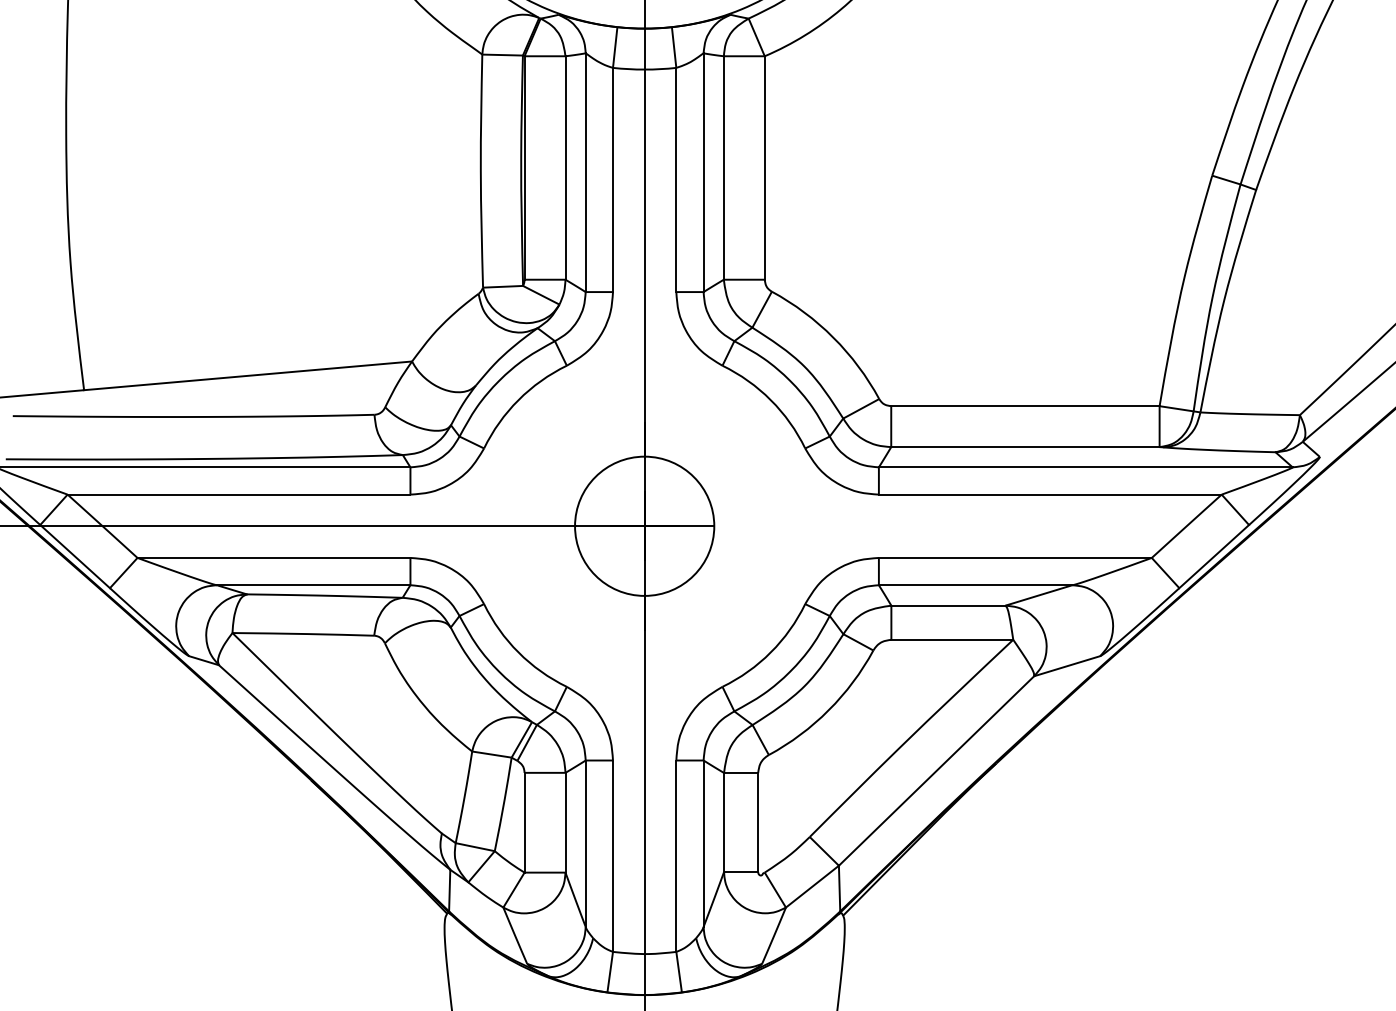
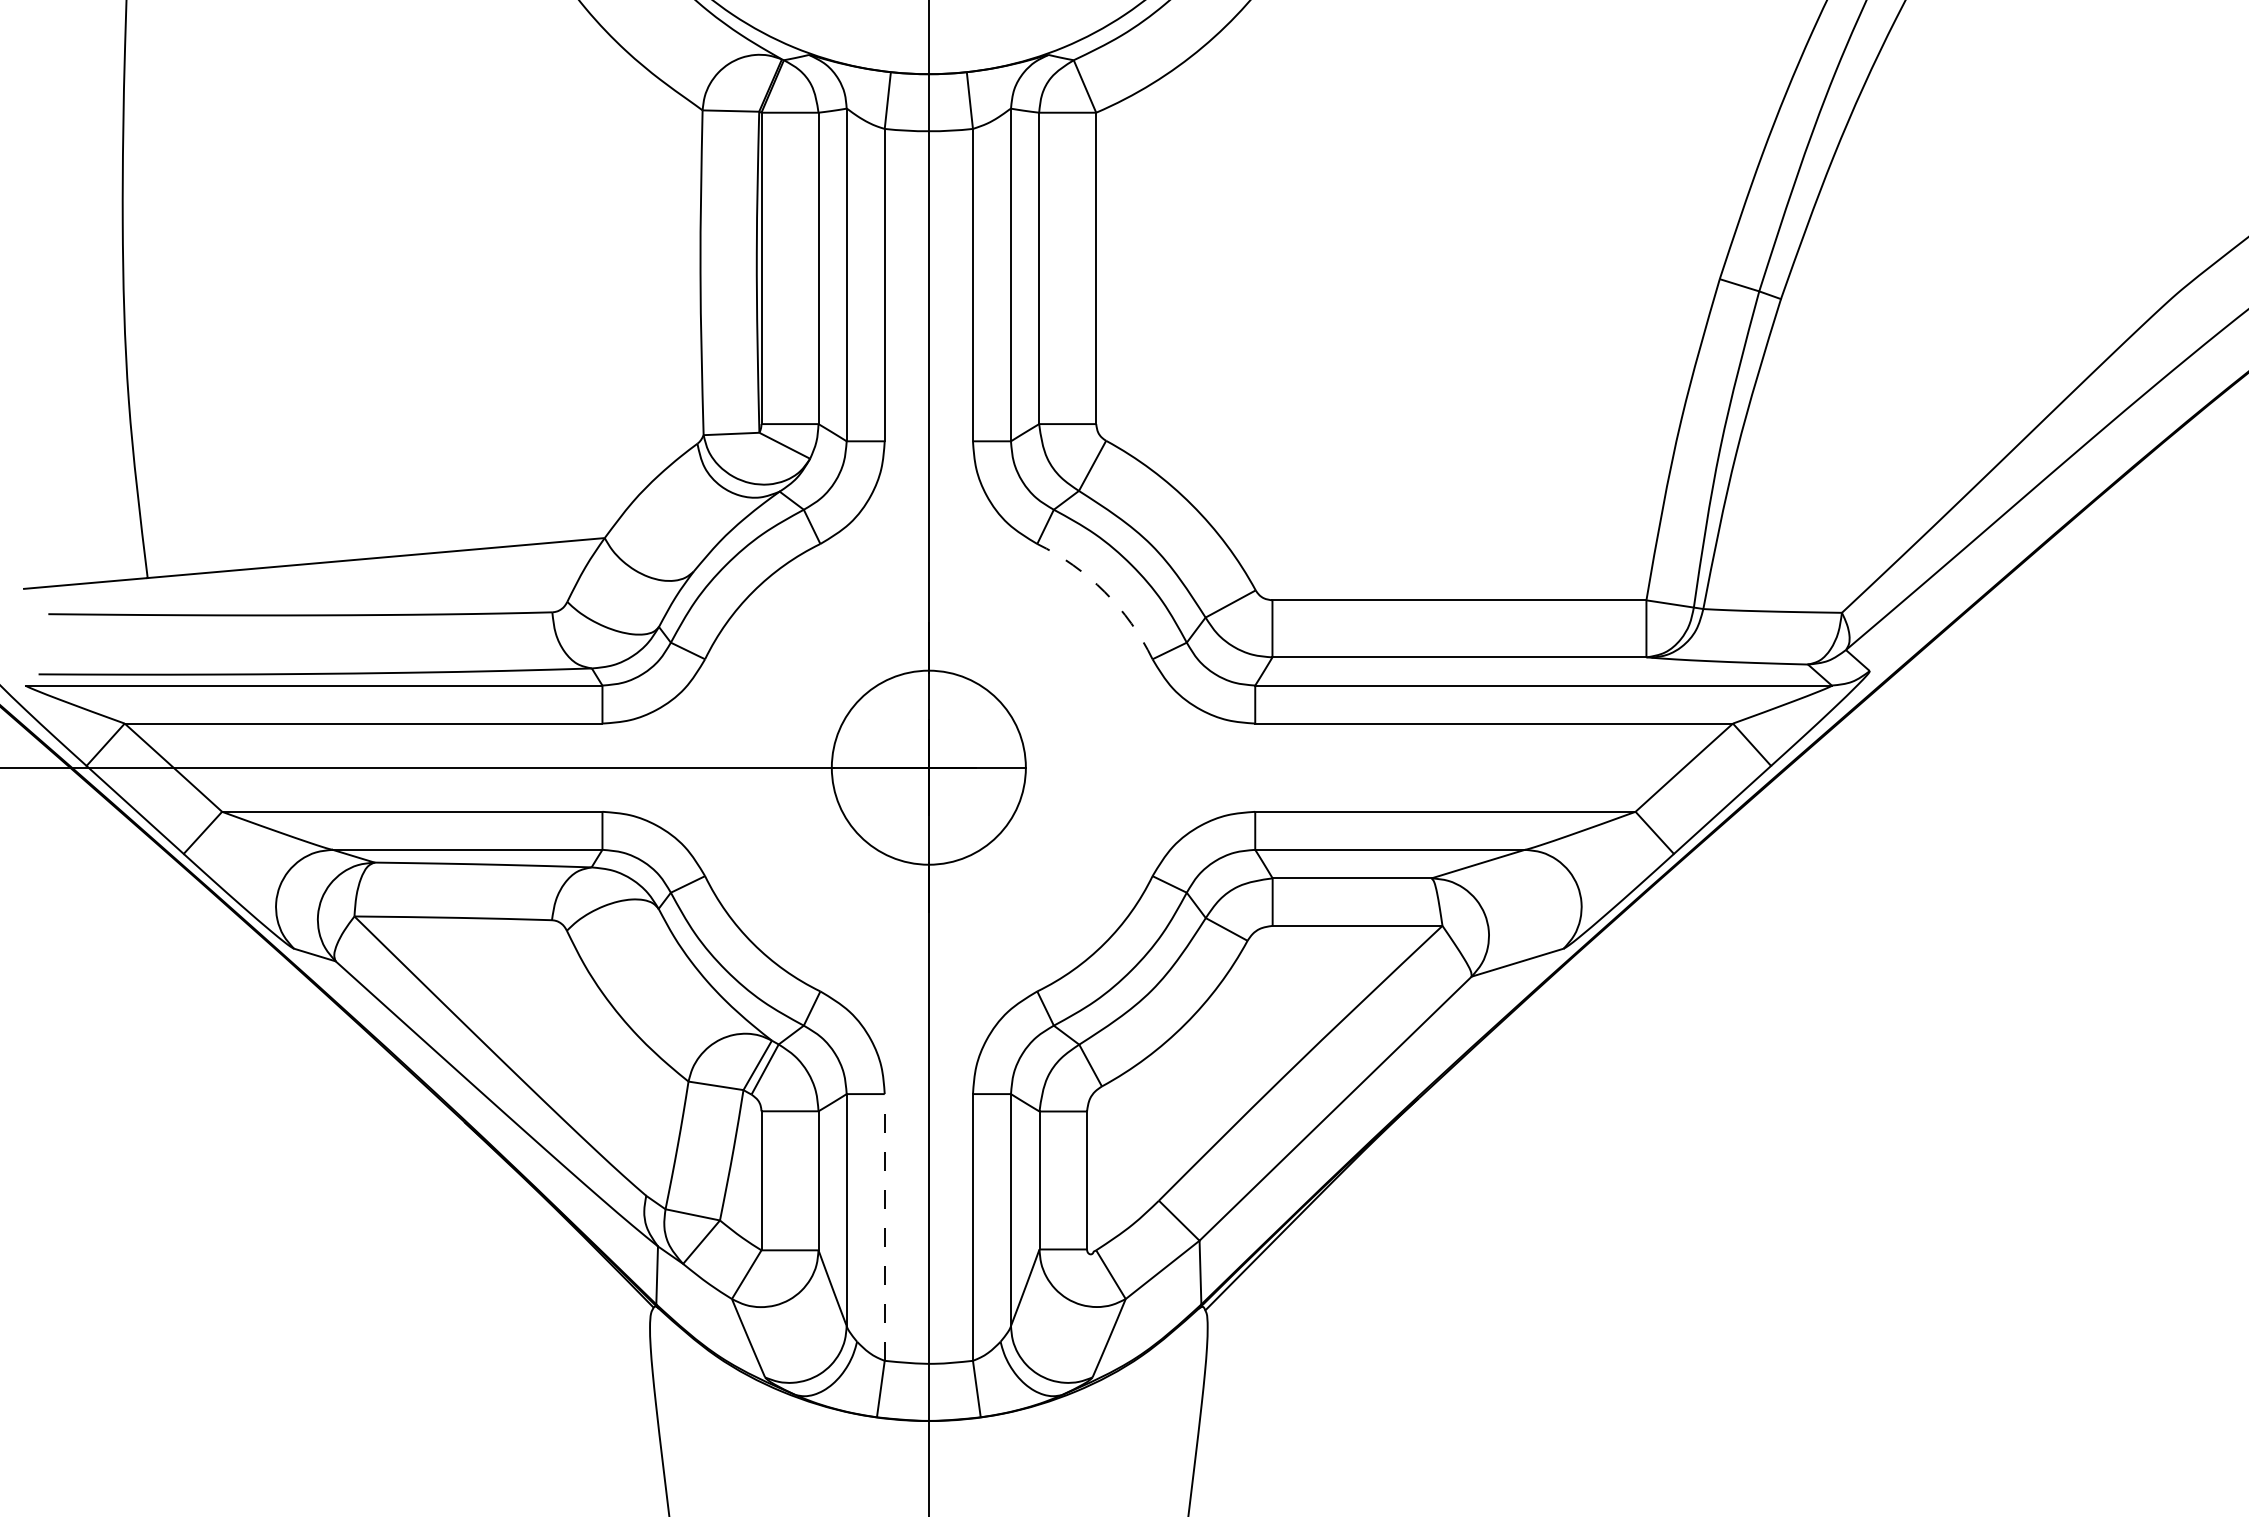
arc: (770, 399) -> (1104, 591), solid -> dashed
line: (612, 855) -> (884, 1226), solid -> dashed

